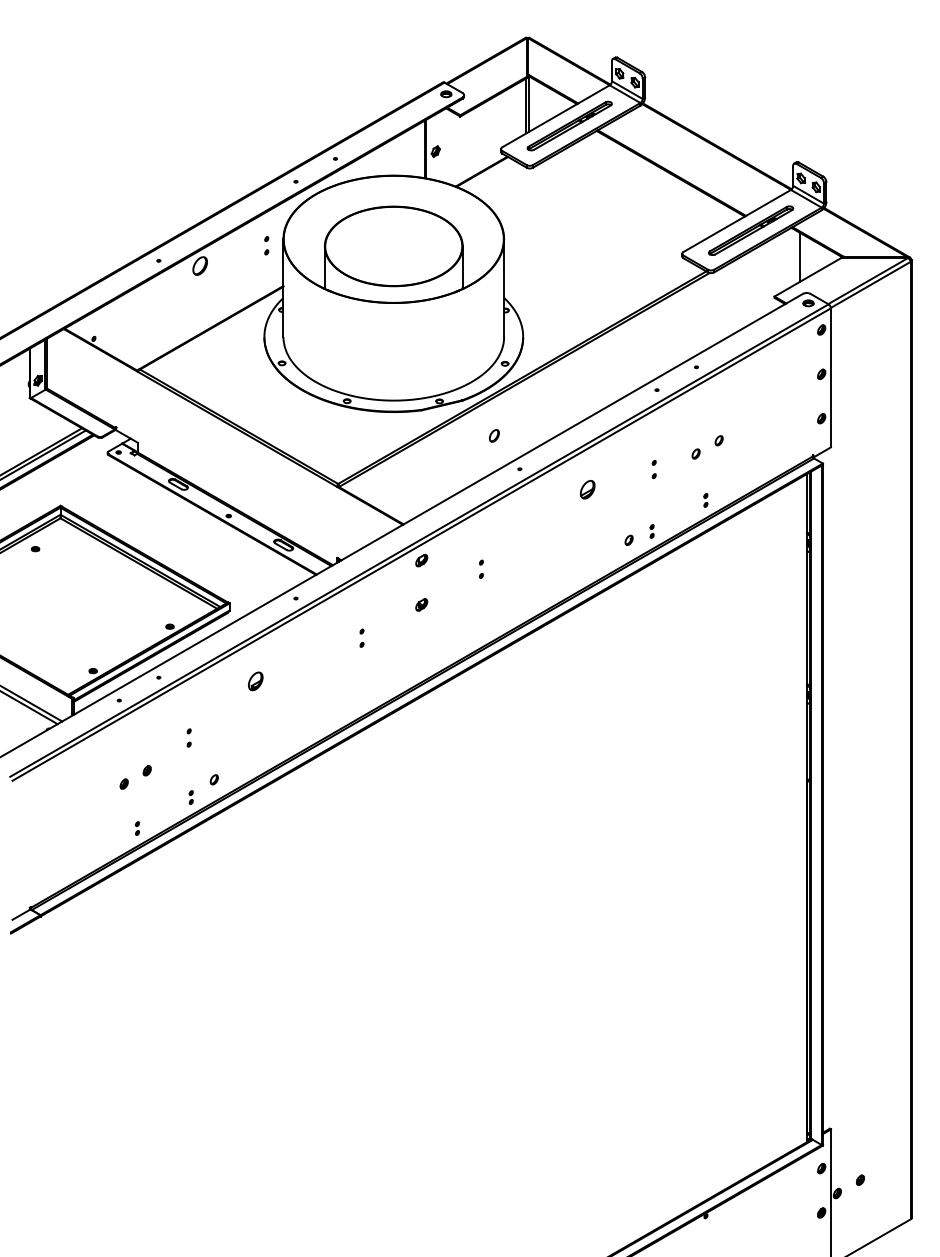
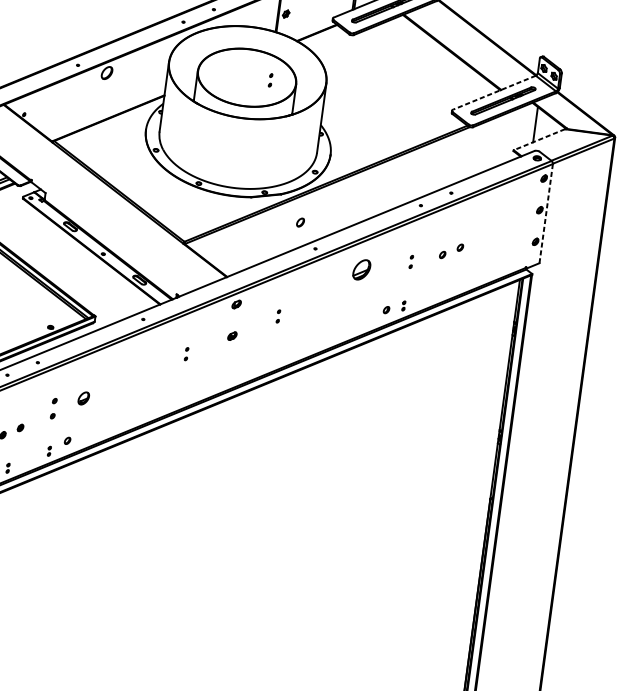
line: (736, 221) -> (493, 93), solid -> dashed
part: (266, 245) -> (270, 80), moved
line: (807, 277) -> (539, 139), solid -> dashed
line: (830, 377) -> (545, 213), solid -> dashed
part: (587, 489) -> (361, 269), size x1.6
part: (705, 500) -> (444, 289), removed
part: (255, 681) -> (83, 398), moved
part: (188, 737) -> (53, 408), size x1.6

